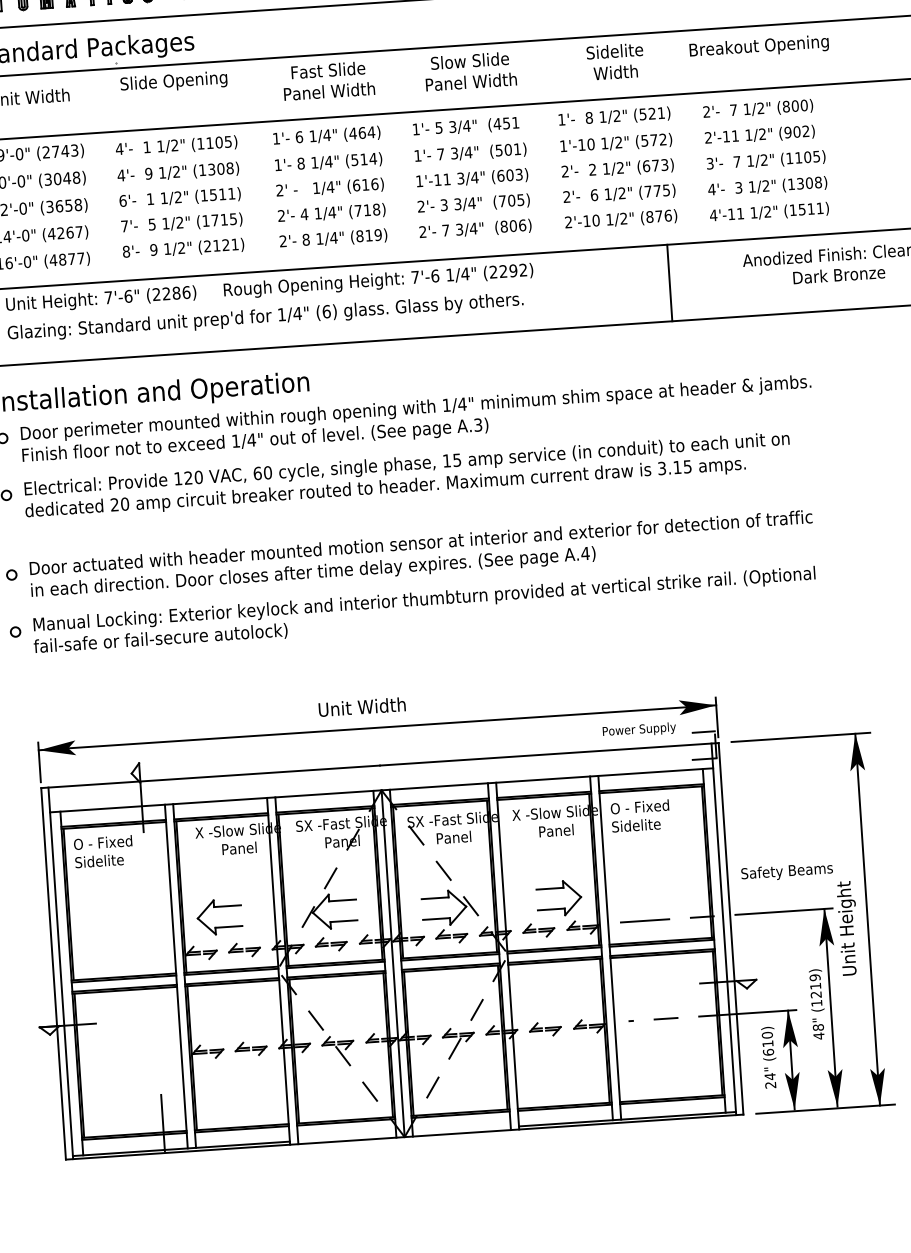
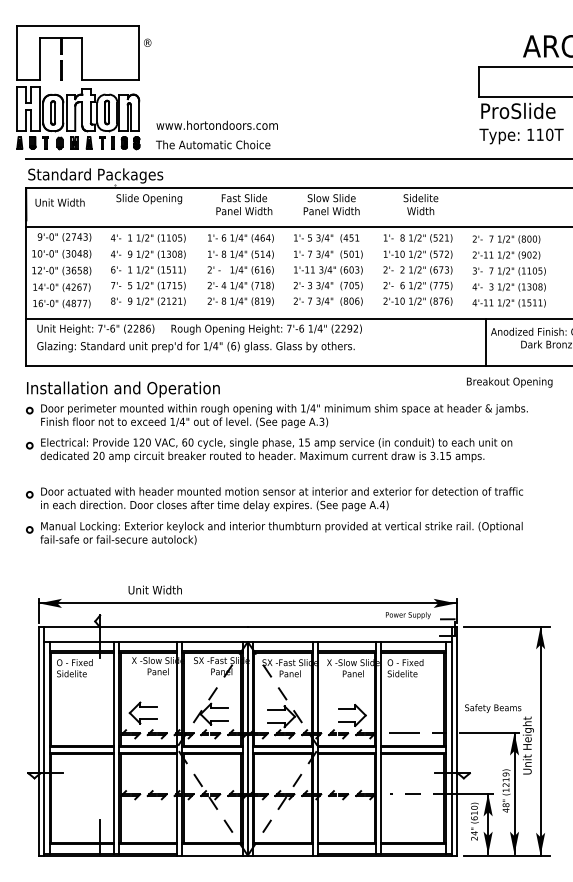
text: (758, 47) -> (509, 382), moved
line: (670, 282) -> (486, 342), moved
text: (360, 706) -> (154, 589), moved

